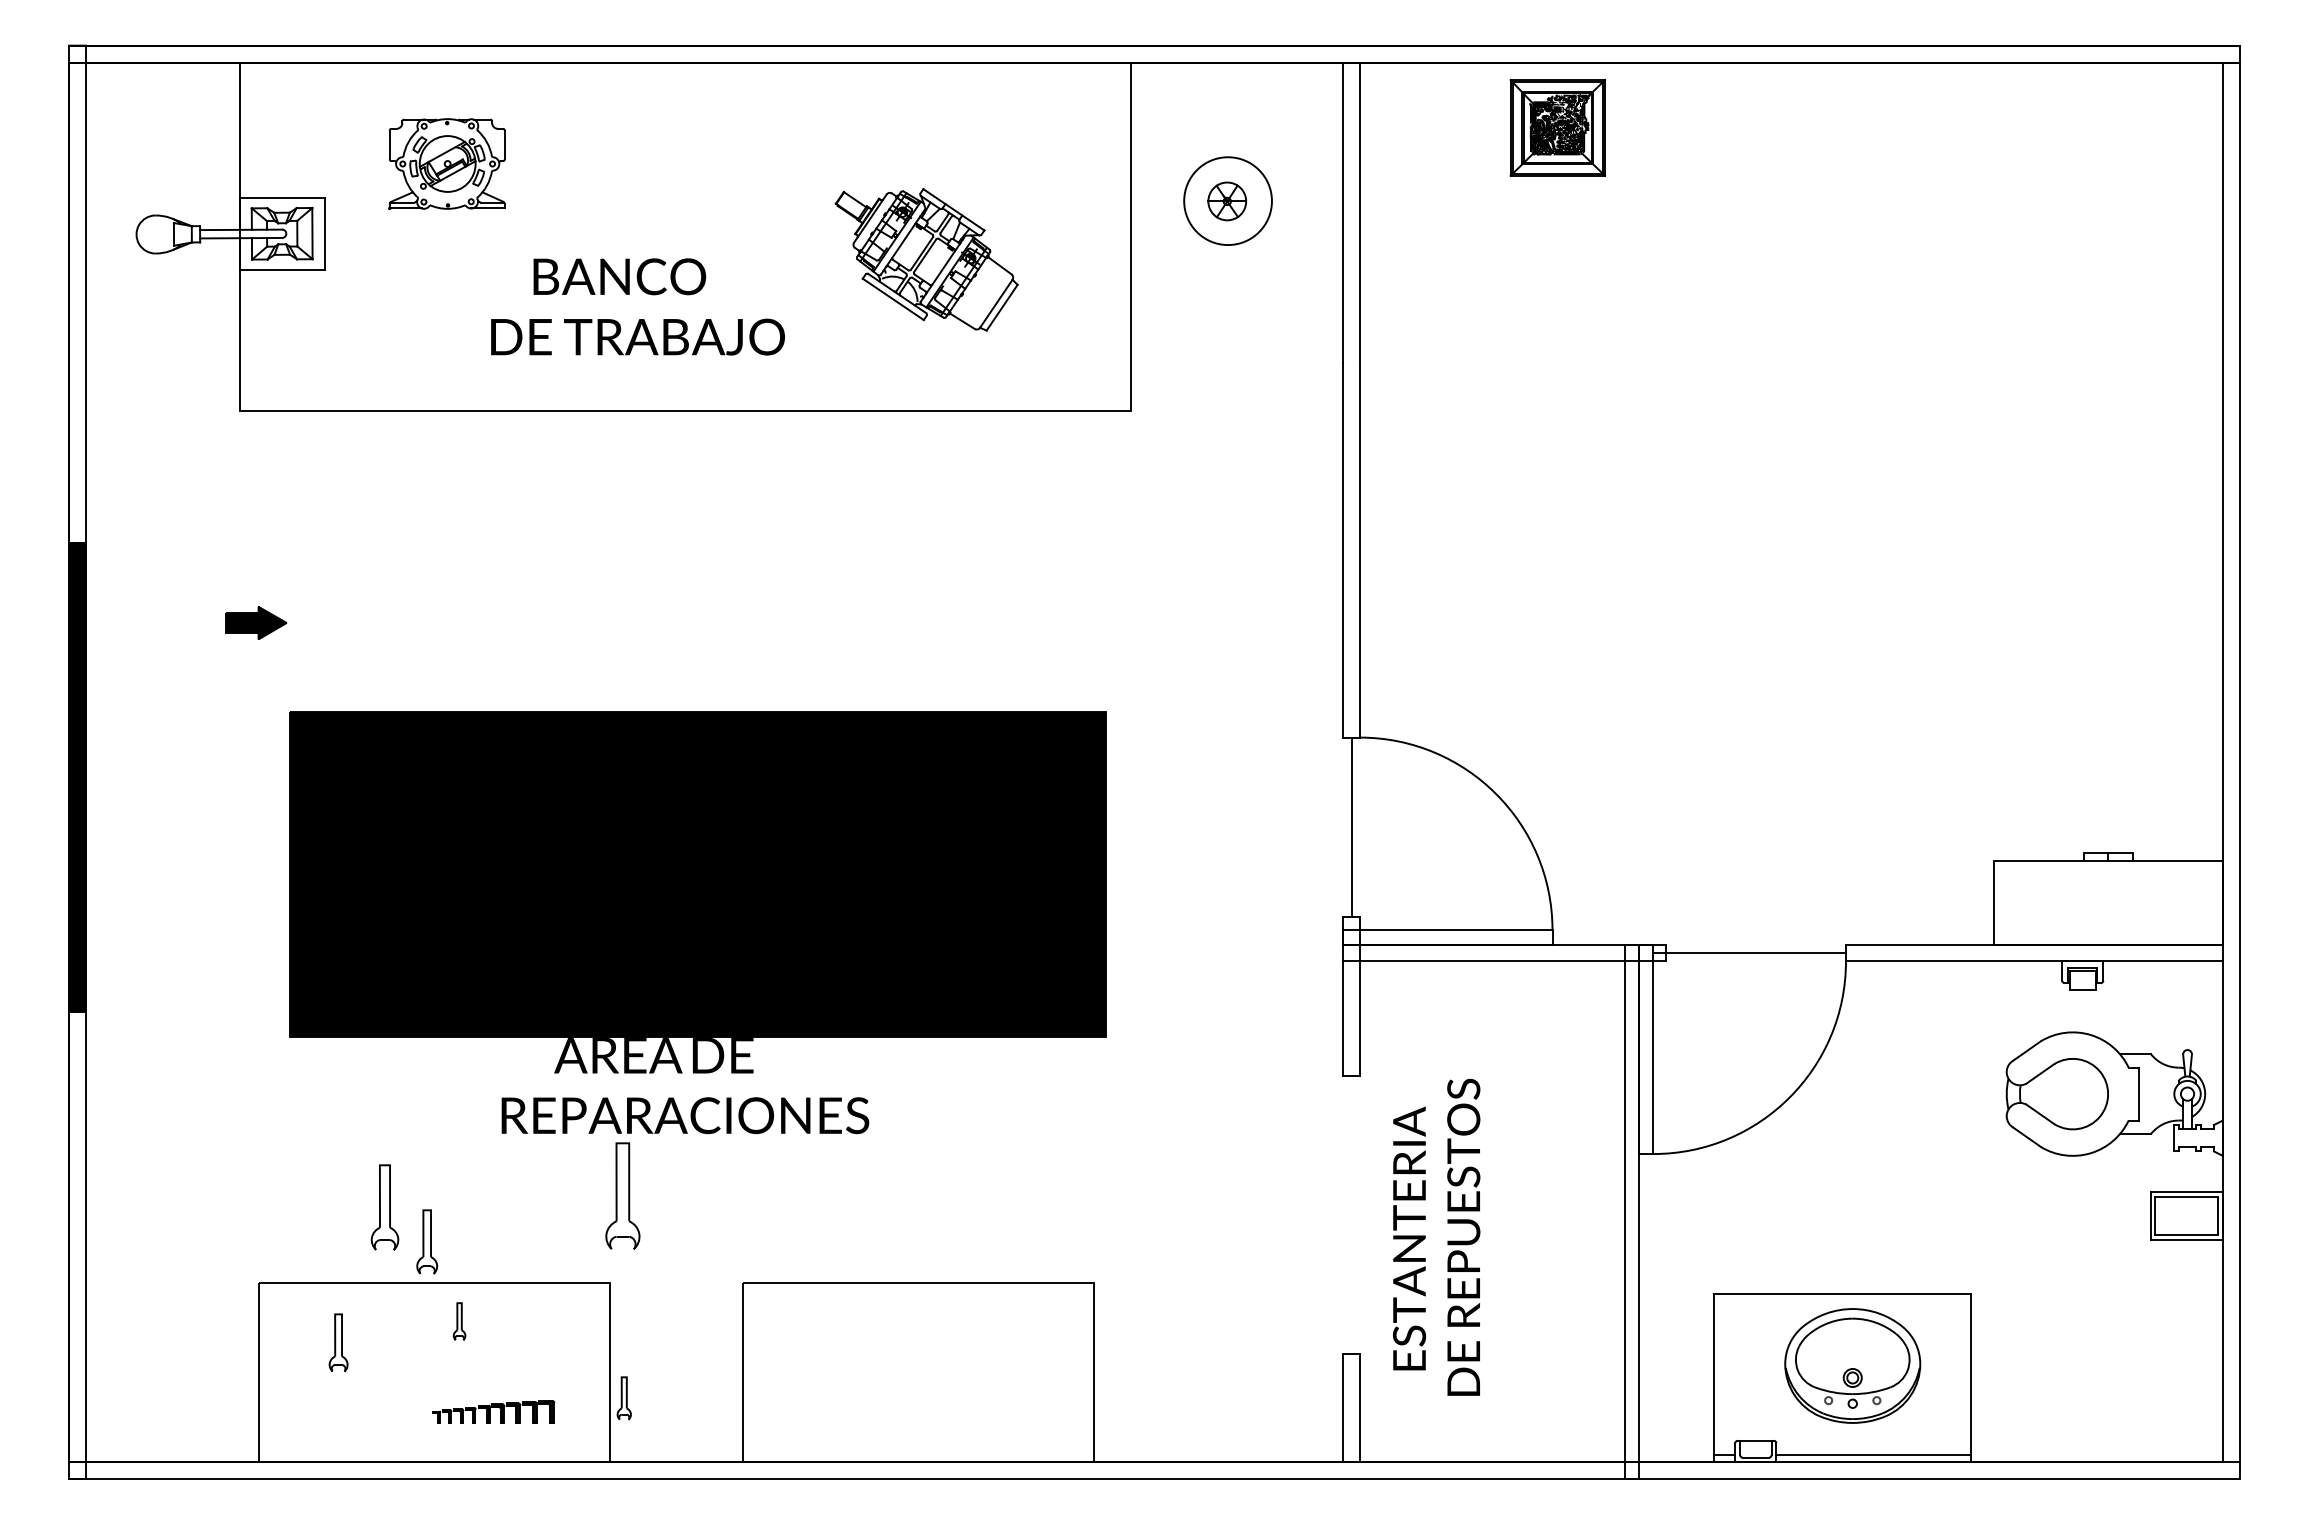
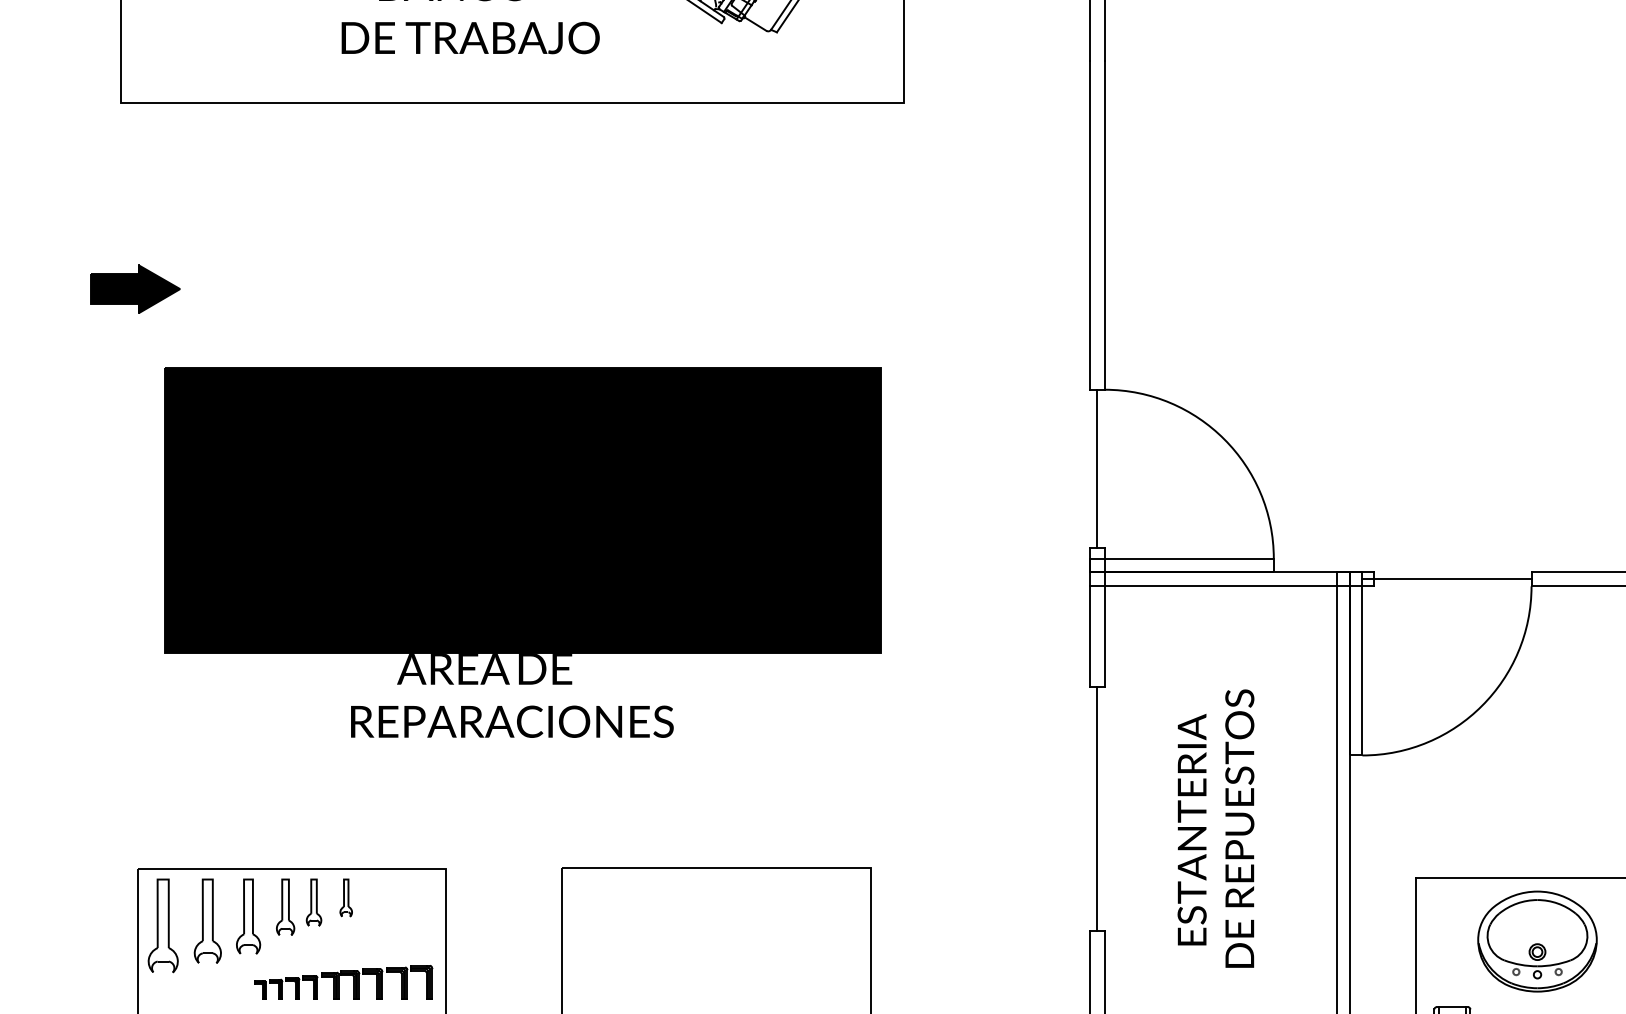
part: (255, 622) -> (134, 288), size x1.67
part: (622, 1195) -> (162, 925), moved
part: (384, 1207) -> (248, 916), moved
line: (1351, 1214) -> (1097, 808), added
text: (1436, 1236) -> (1215, 827), moved
part: (427, 1241) -> (285, 906), moved
part: (459, 1321) -> (313, 902), size x1.43
part: (338, 1342) -> (207, 920), size x1.67
part: (623, 1398) -> (345, 898), moved
part: (493, 1411) -> (343, 981), size x1.67

